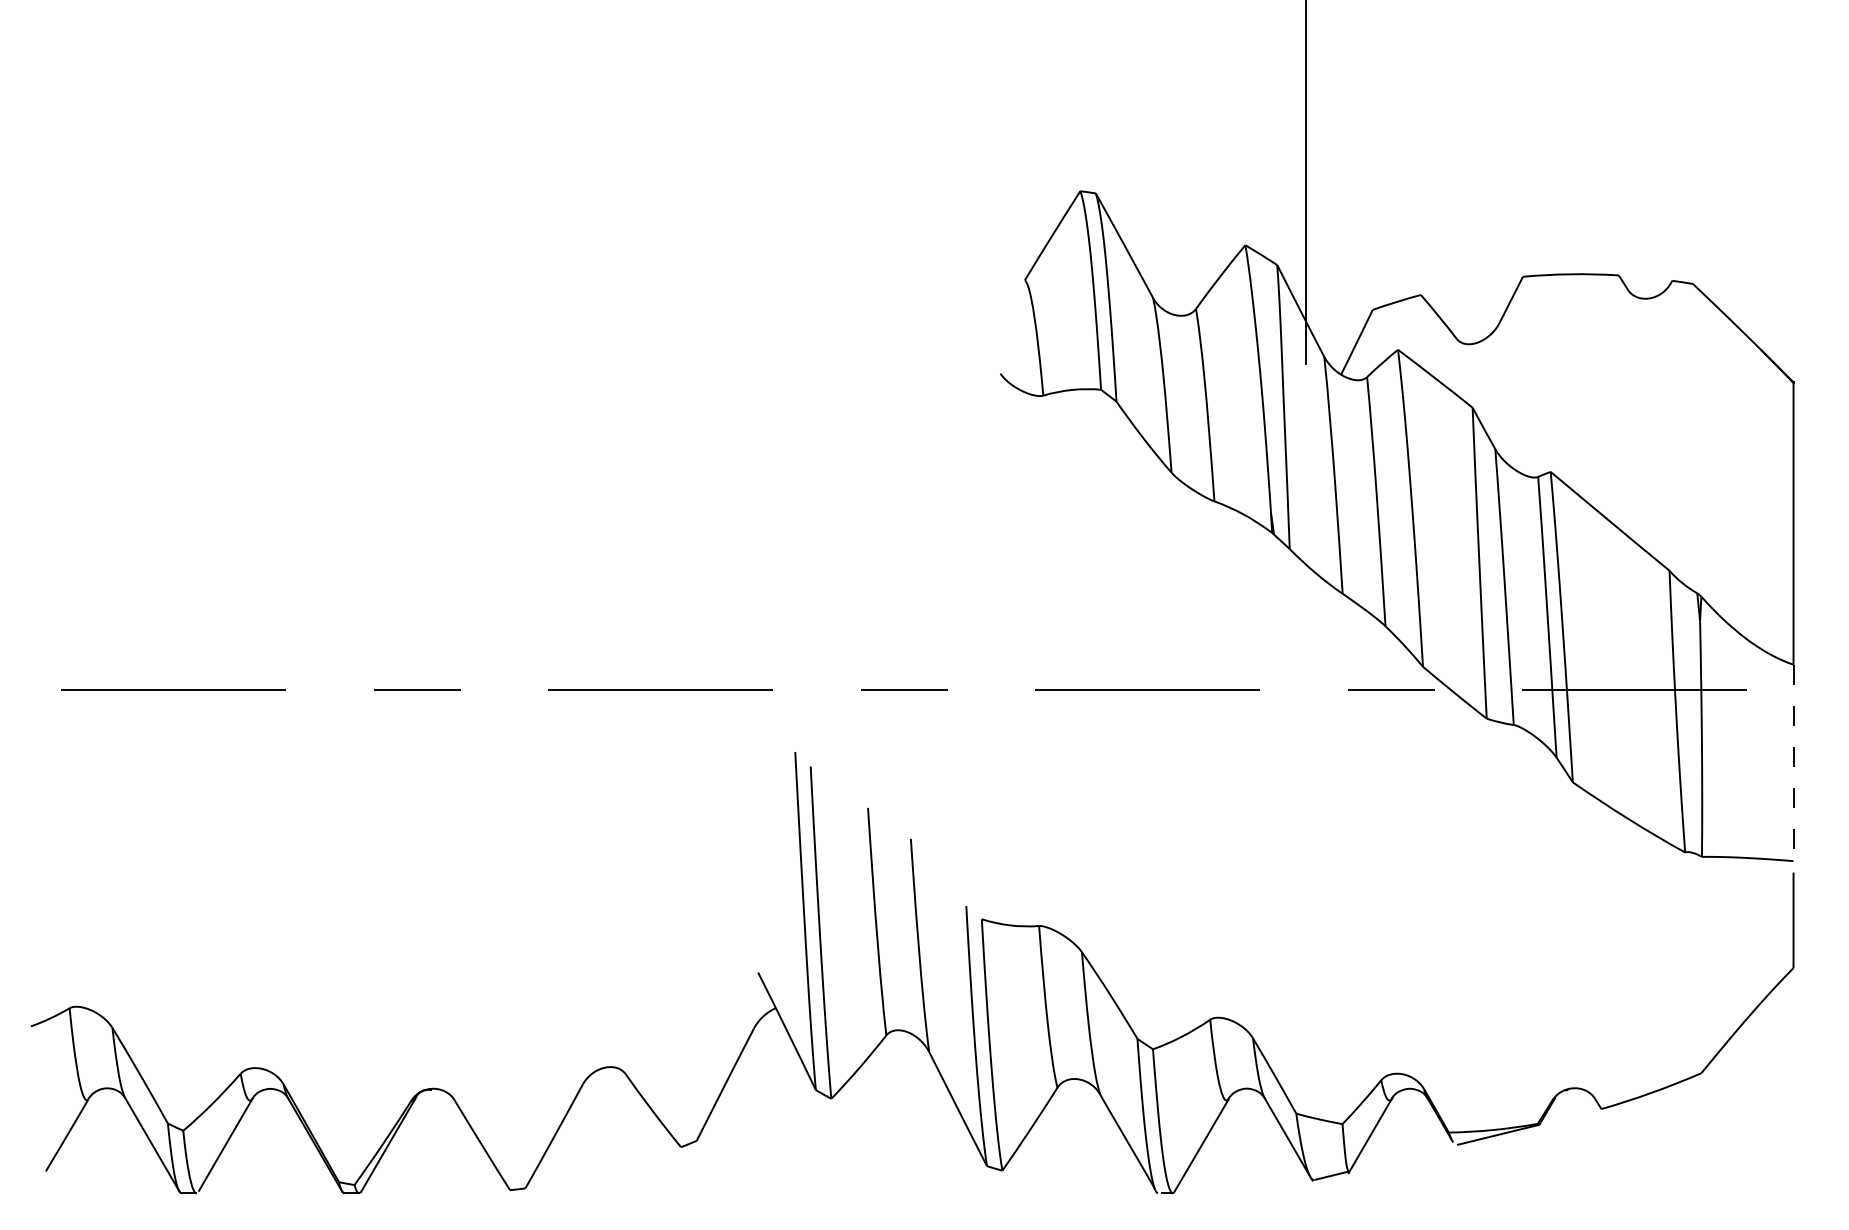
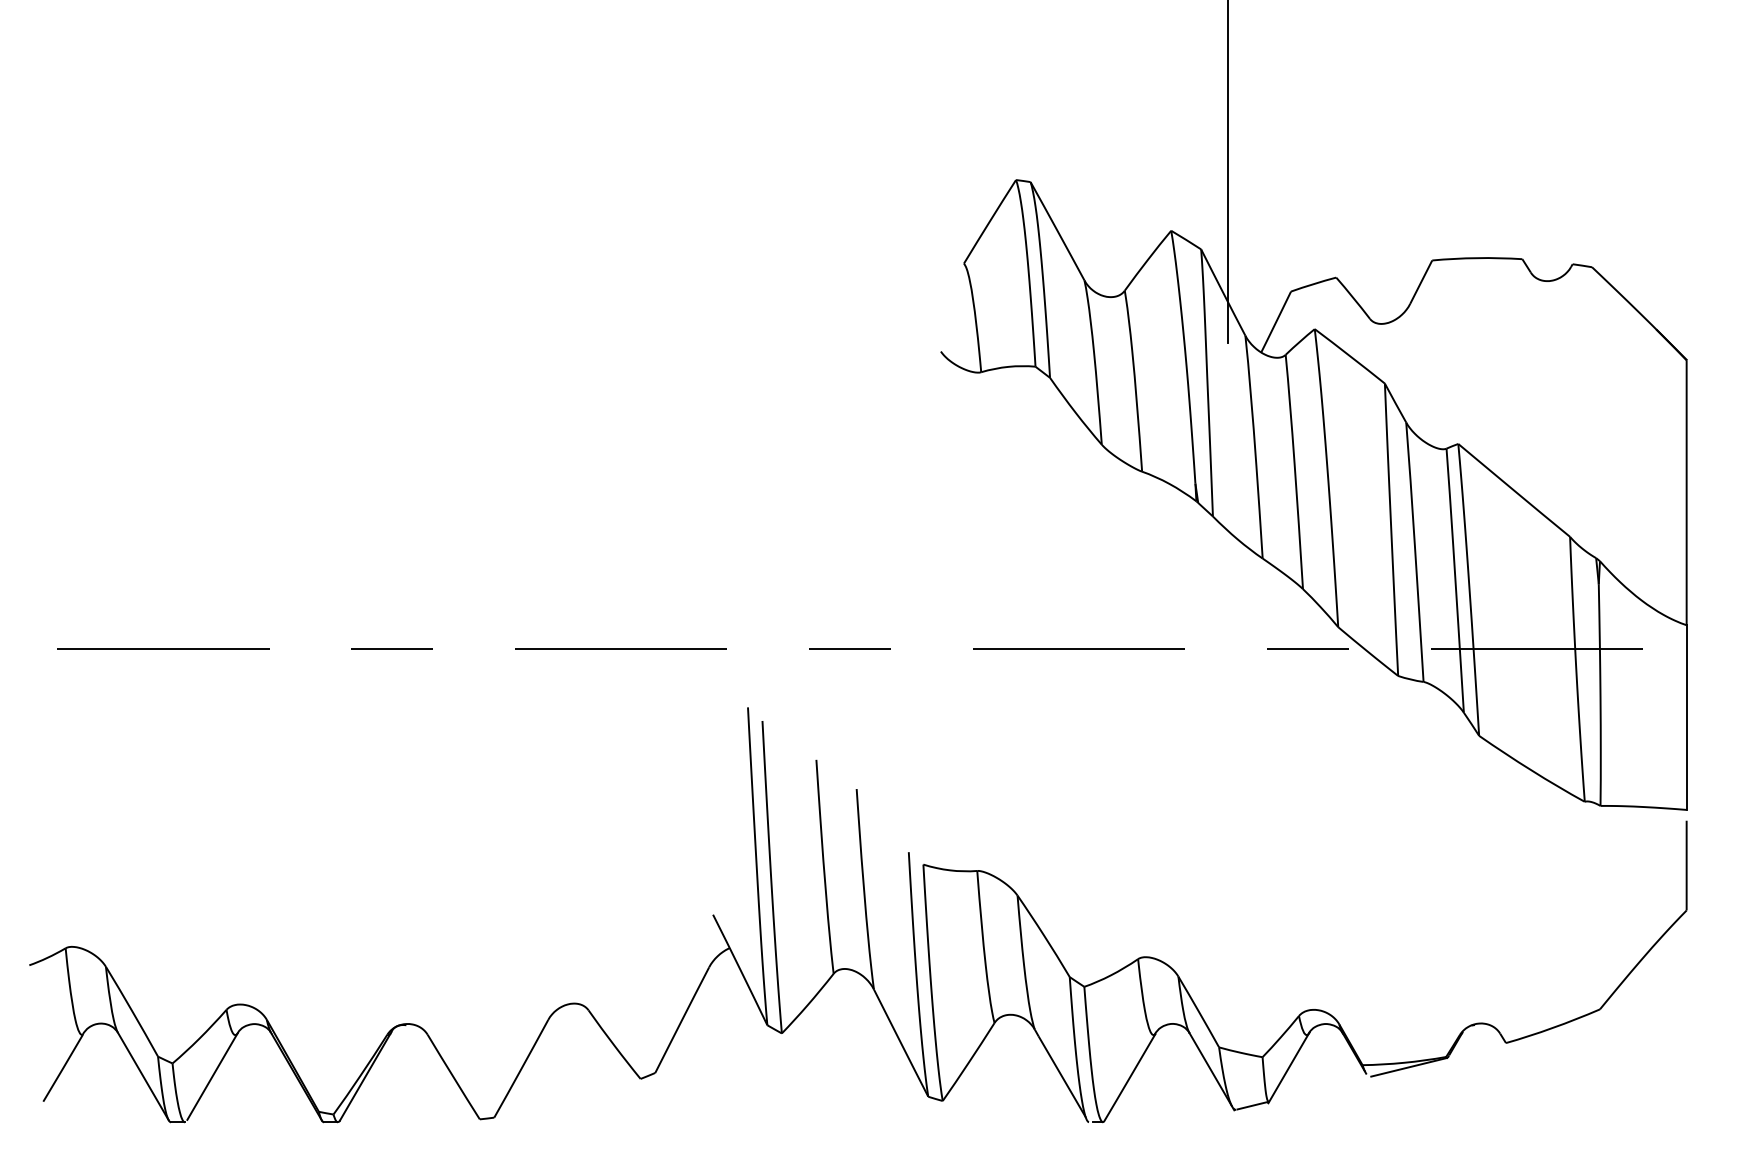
line: (1793, 763) -> (1686, 718), dashed -> solid

